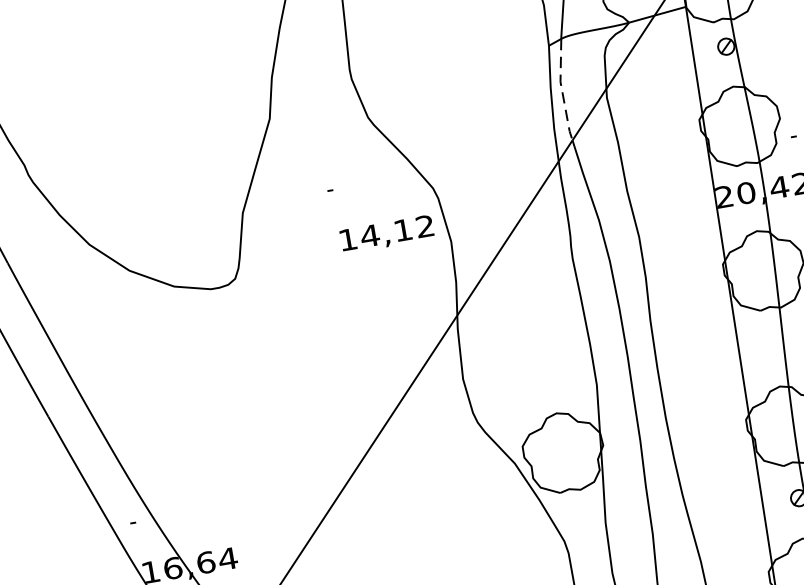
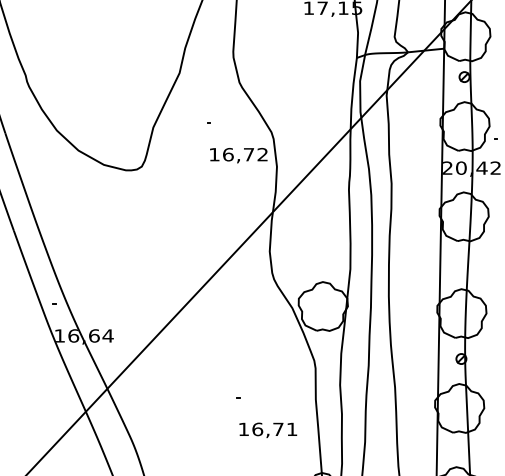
line: (562, 90) -> (360, 86), dashed -> solid
text: (384, 233) -> (237, 154), 14,12 -> 16,72

